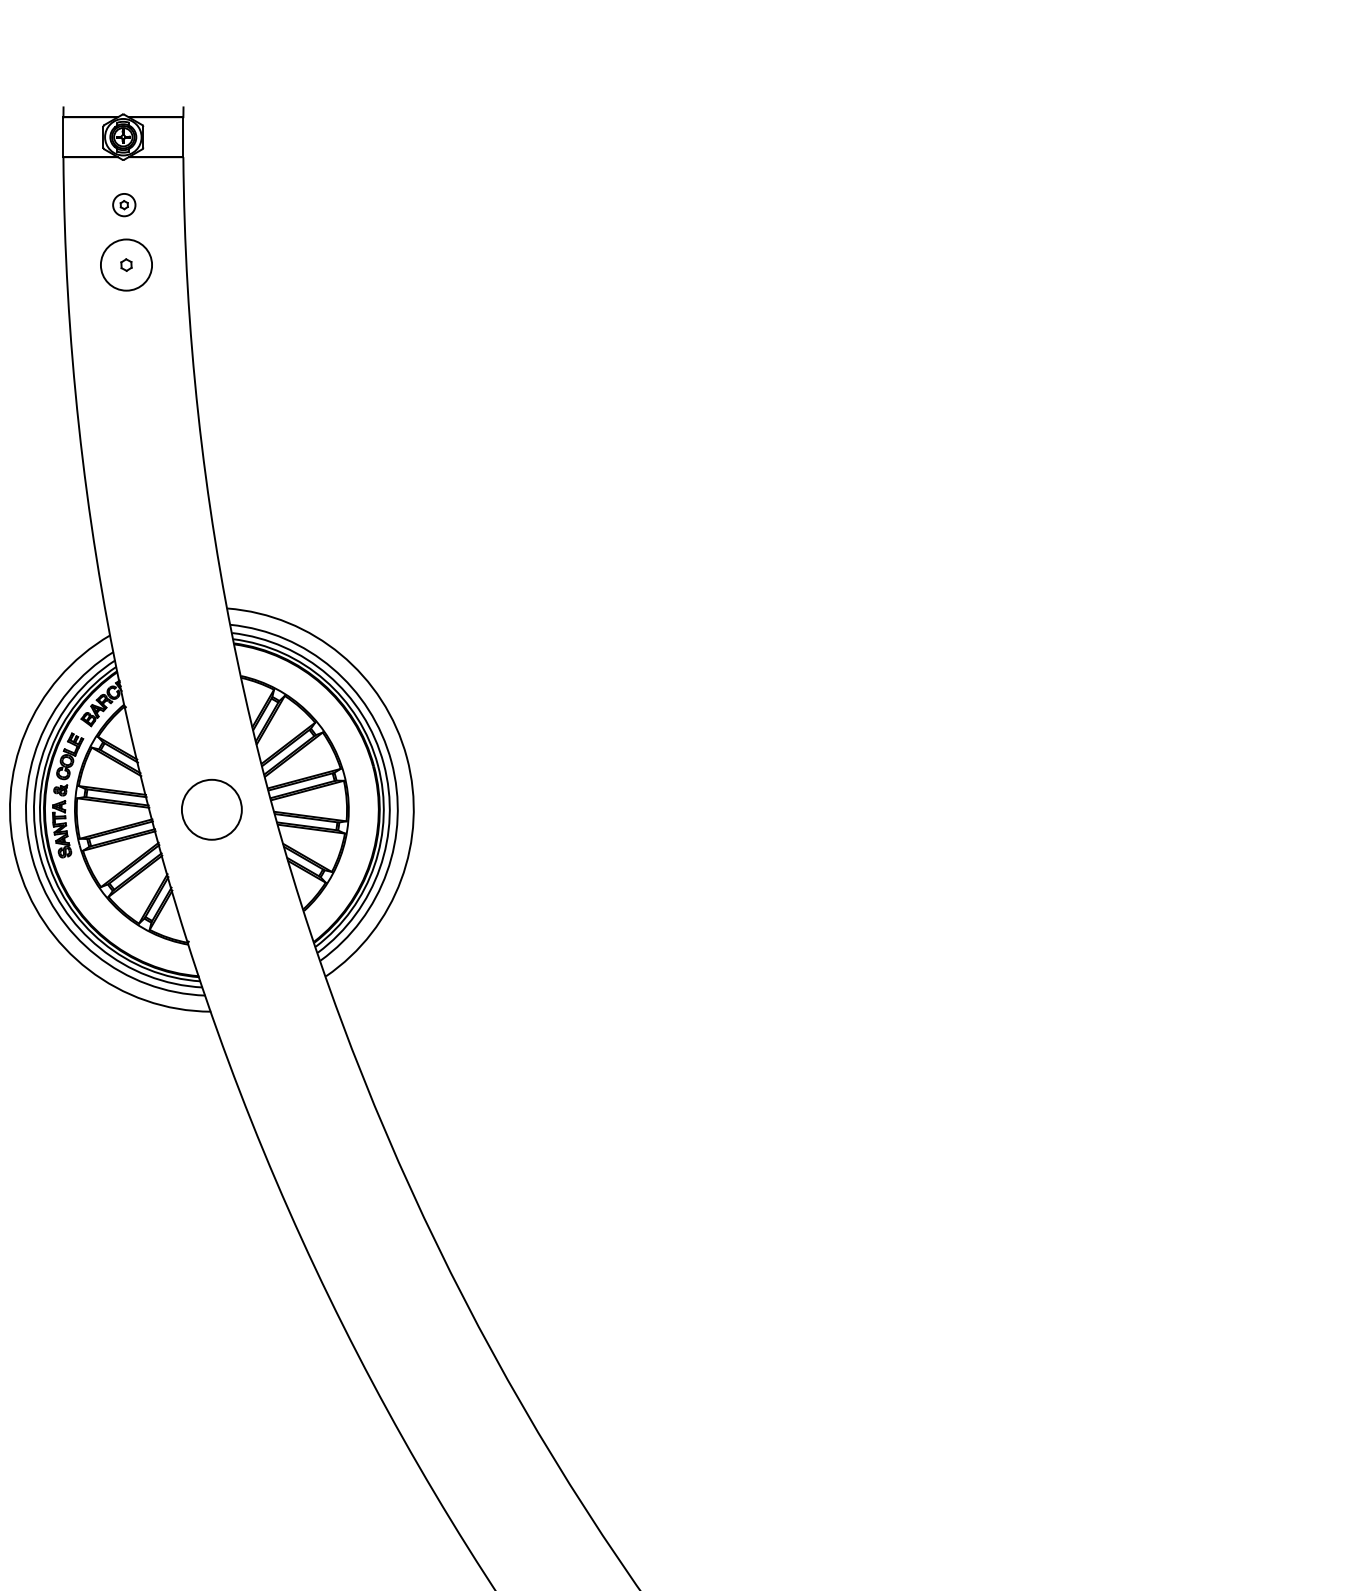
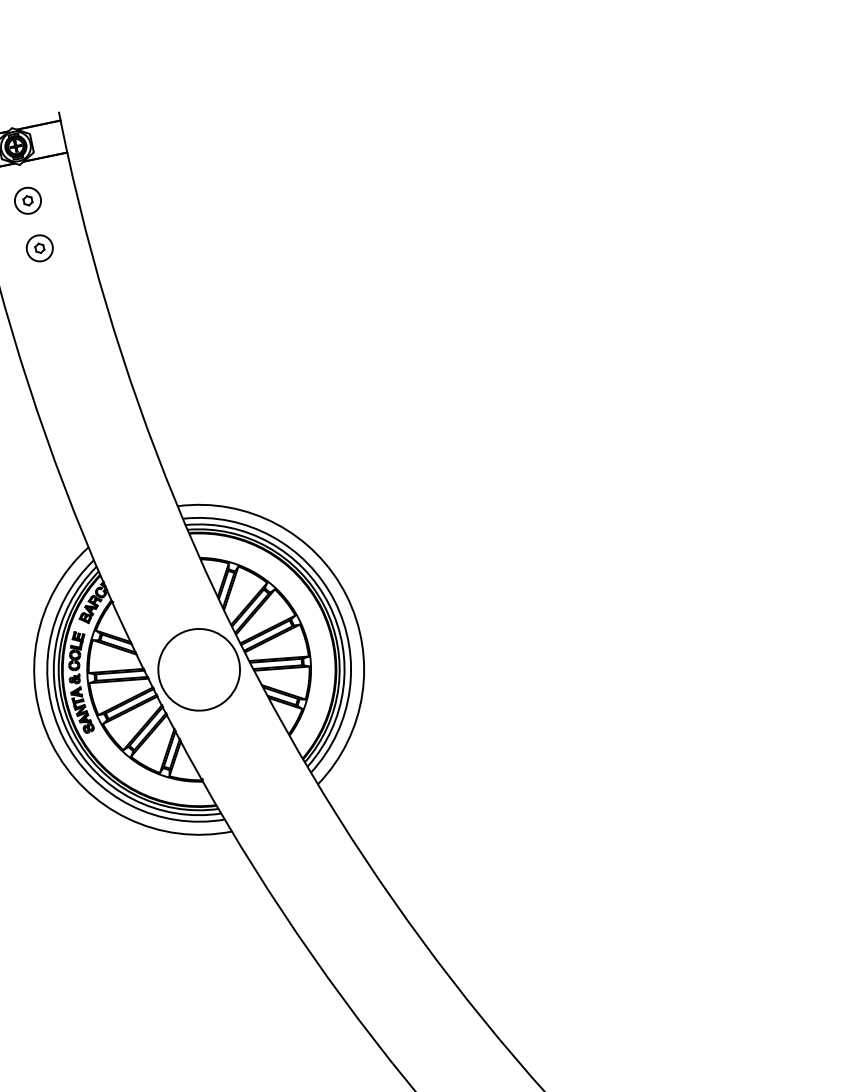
part: (124, 204) -> (28, 200), size x1.43
circle: (126, 265) -> (39, 248), size x0.62
circle: (211, 809) -> (198, 669), size x1.67

